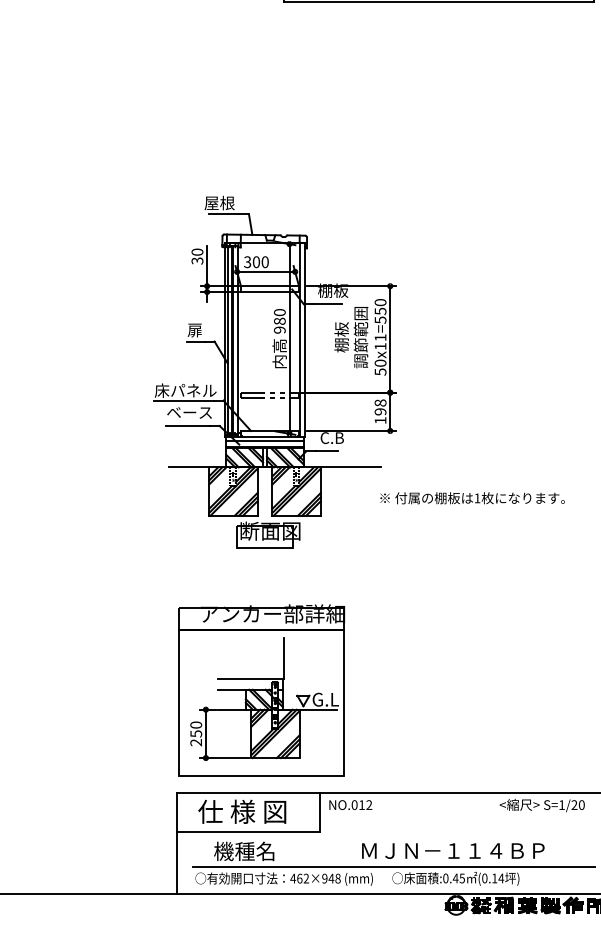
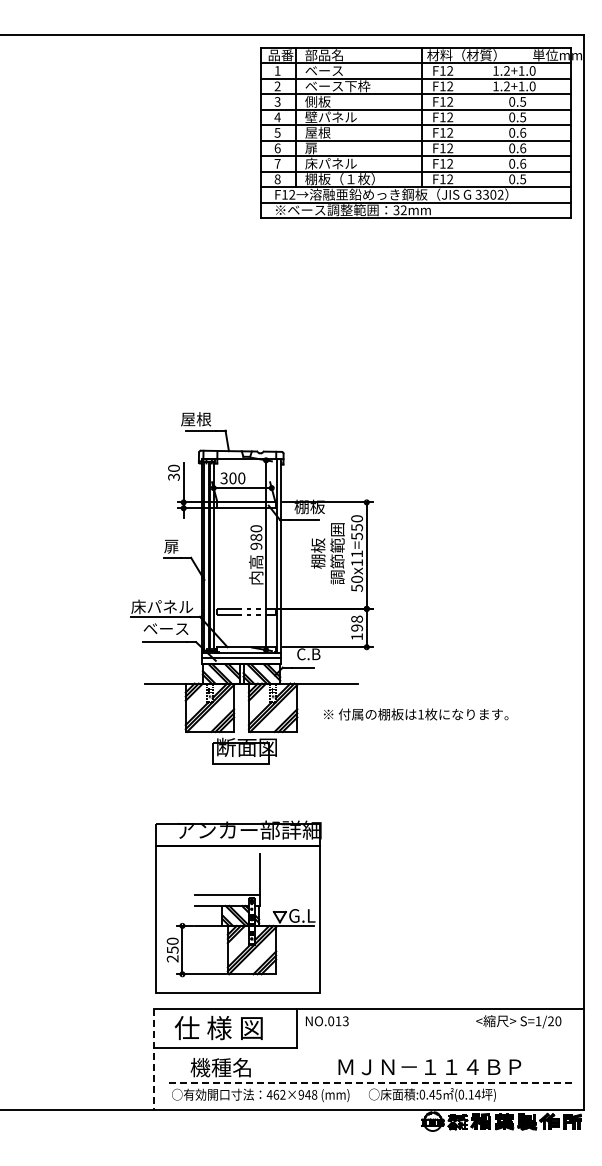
text: (472, 498) -> (416, 714), moved
text: (368, 806) -> (345, 1022), NO.012 -> NO.013
line: (176, 844) -> (153, 1060), solid -> dashed
line: (394, 867) -> (371, 1083), solid -> dashed

